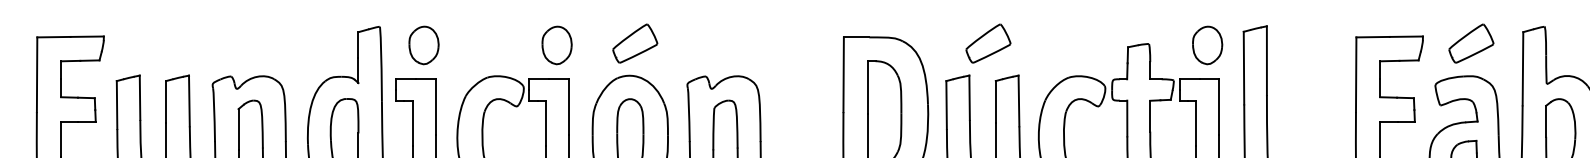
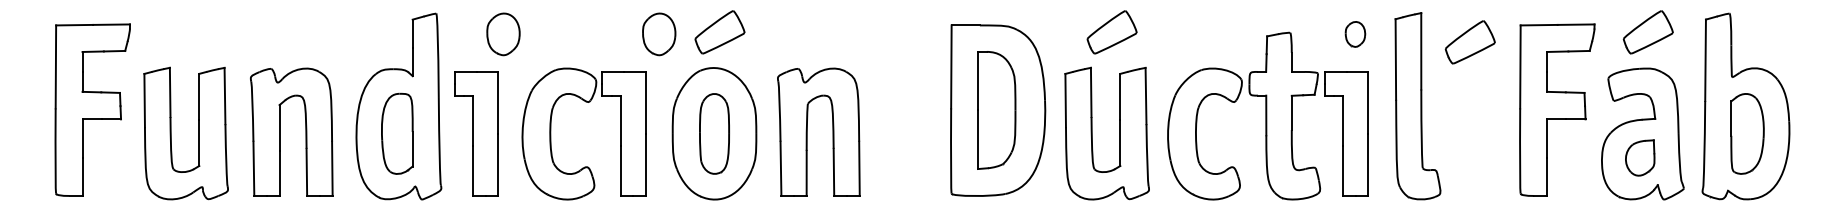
part: (424, 45) -> (503, 34), moved
part: (557, 45) -> (659, 34), moved
part: (1207, 45) -> (1355, 34), size x0.6
part: (1310, 52) -> (1469, 42), added

